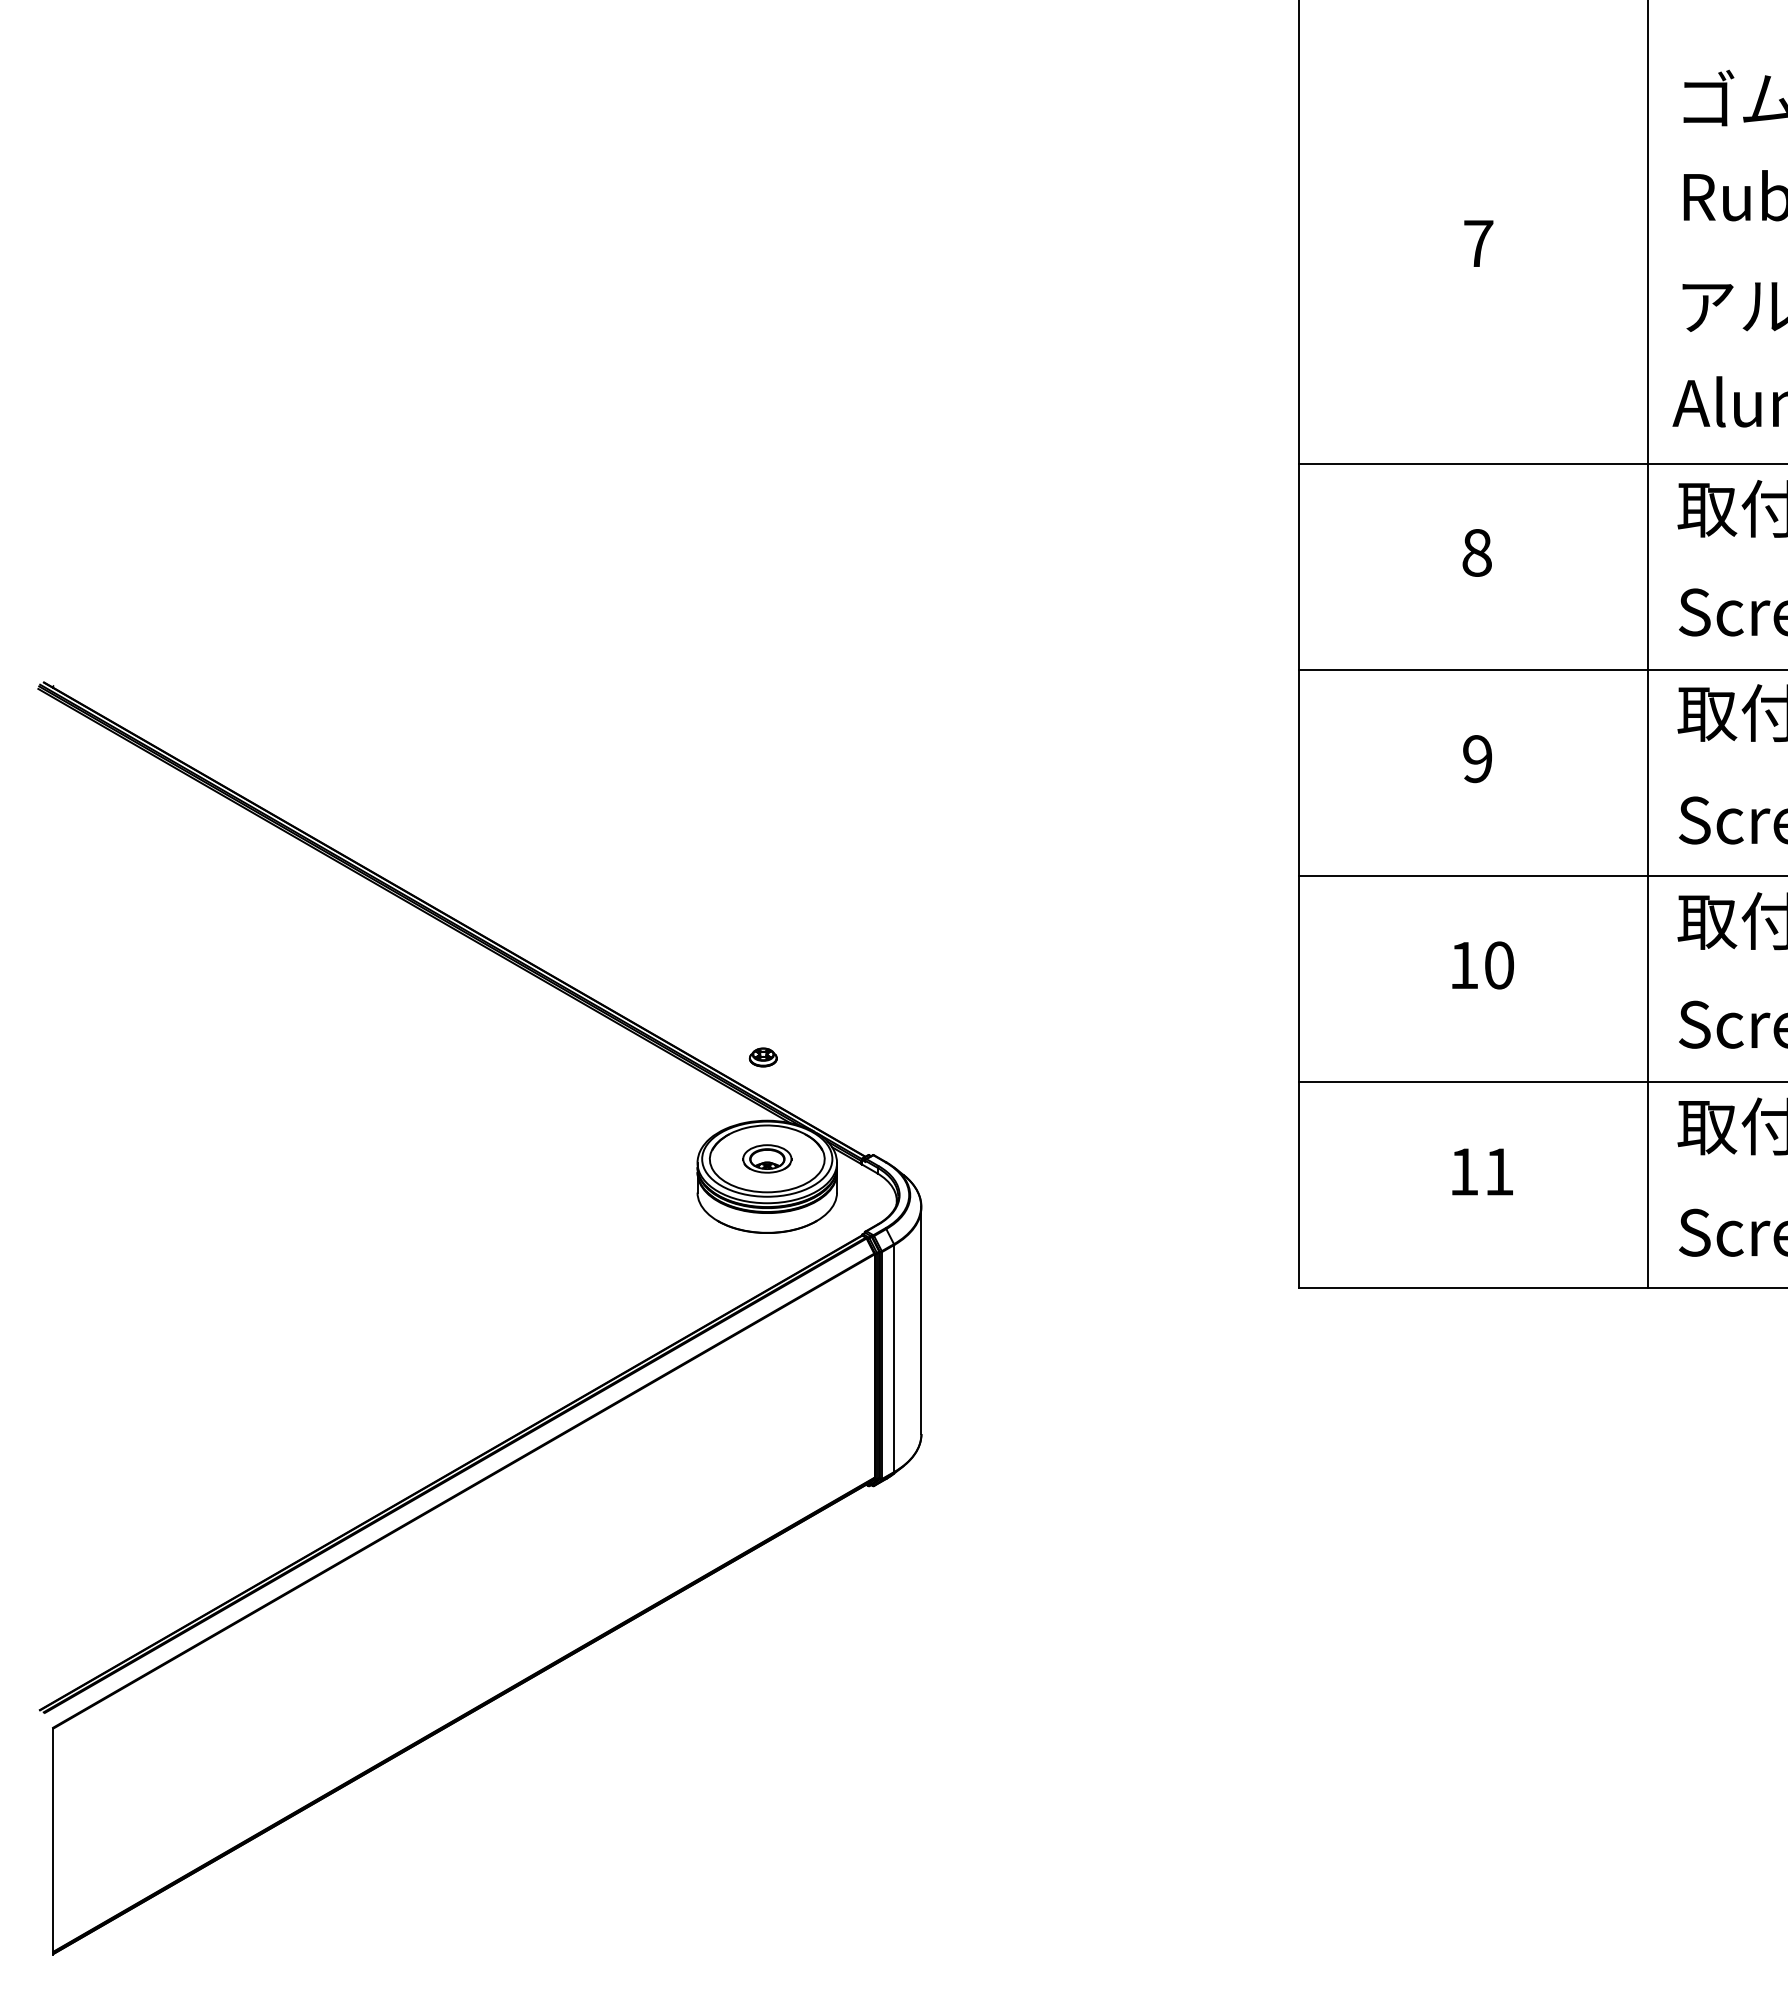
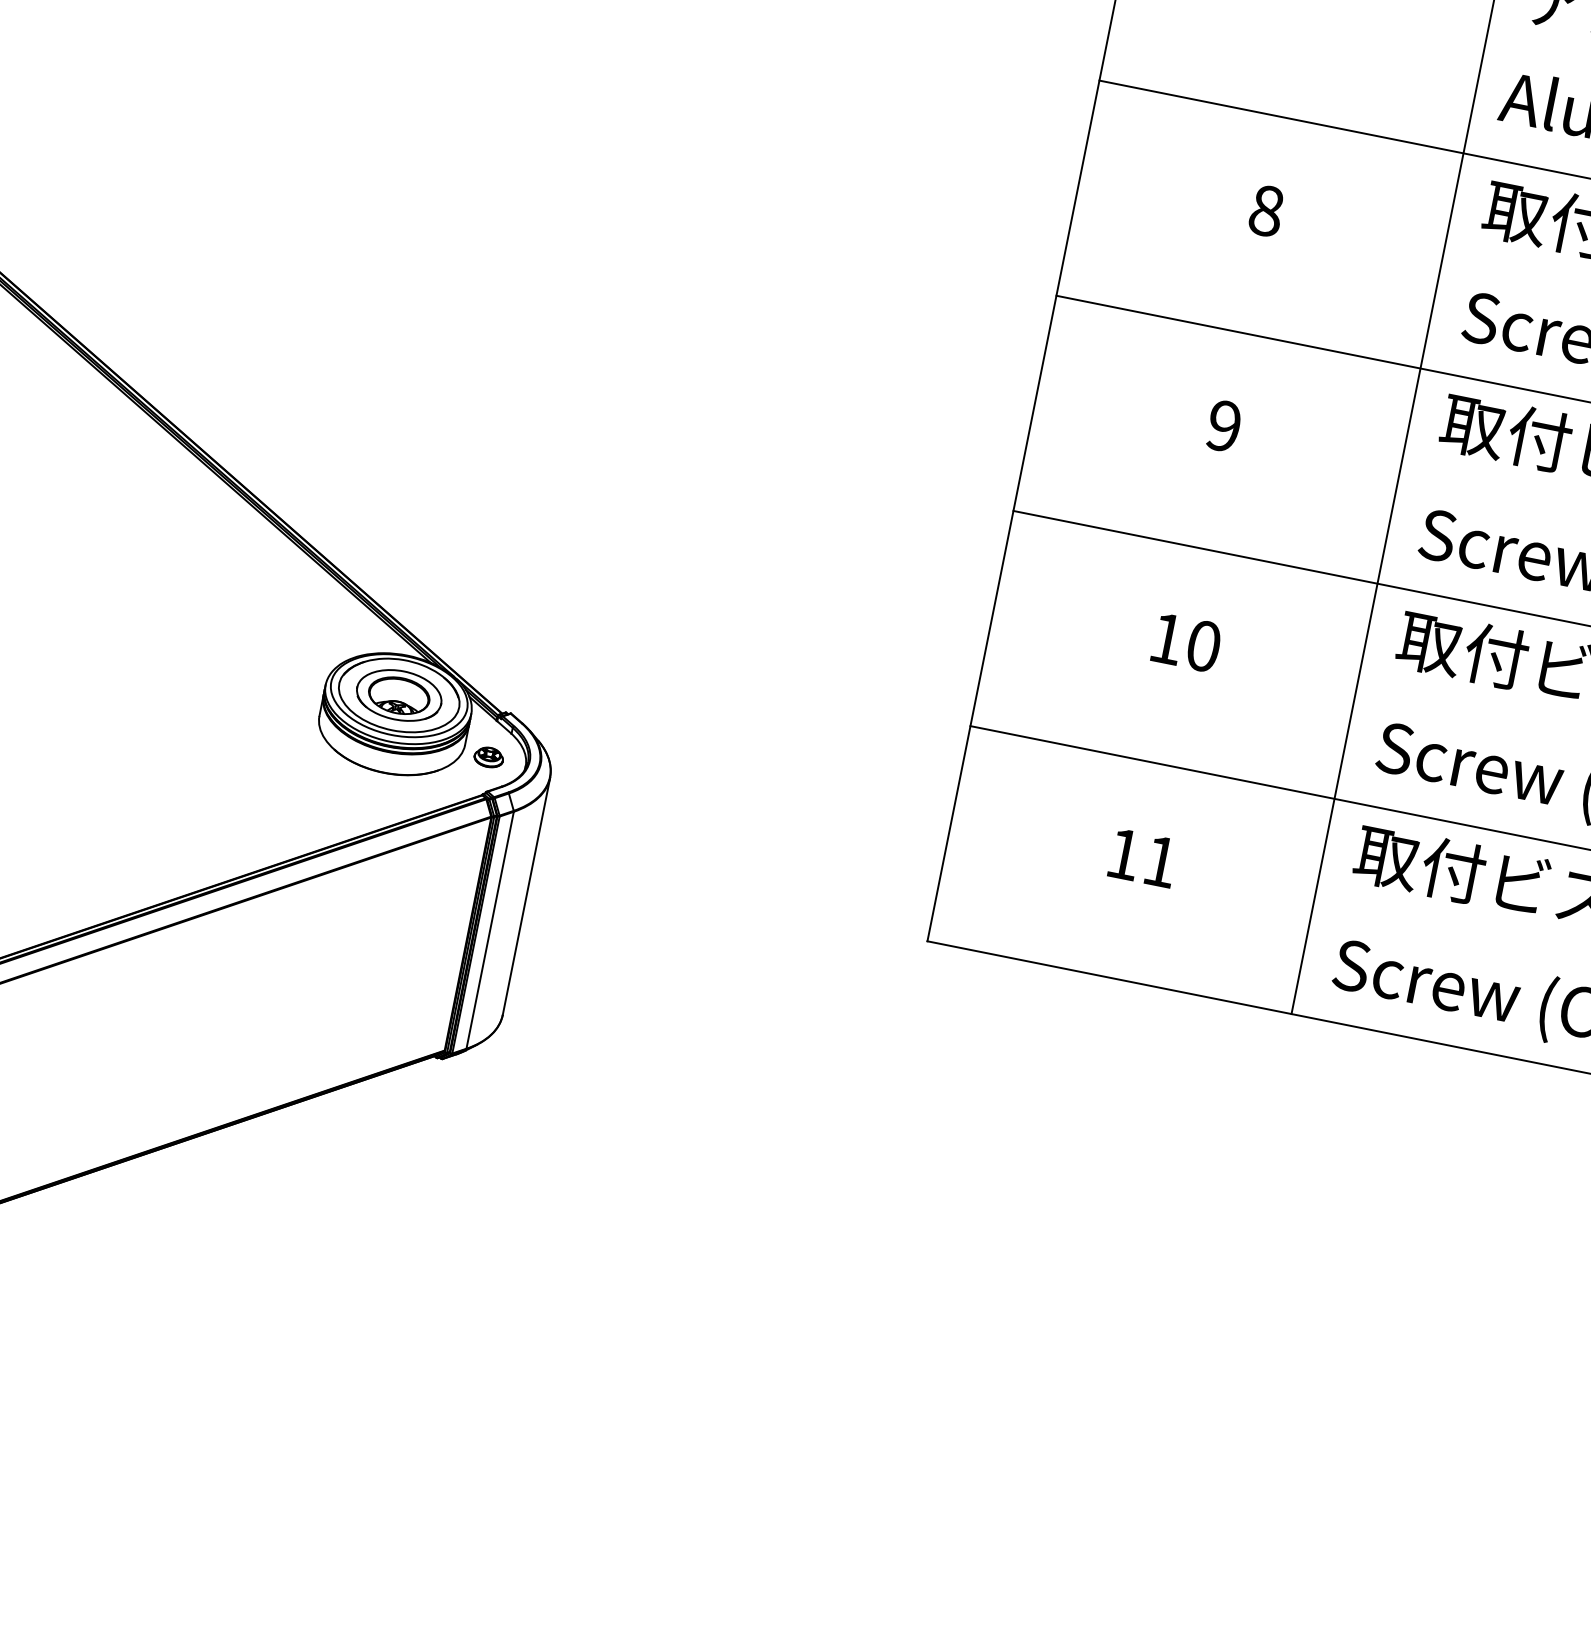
part: (762, 1057) -> (488, 757), moved
part: (767, 1158) -> (399, 695), size x1.67

